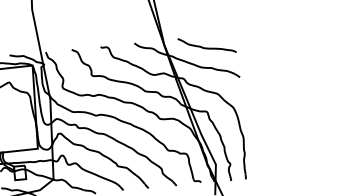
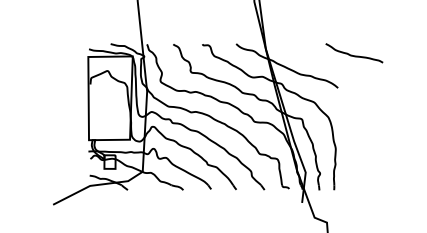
curve: (207, 47) -> (354, 55), moved

